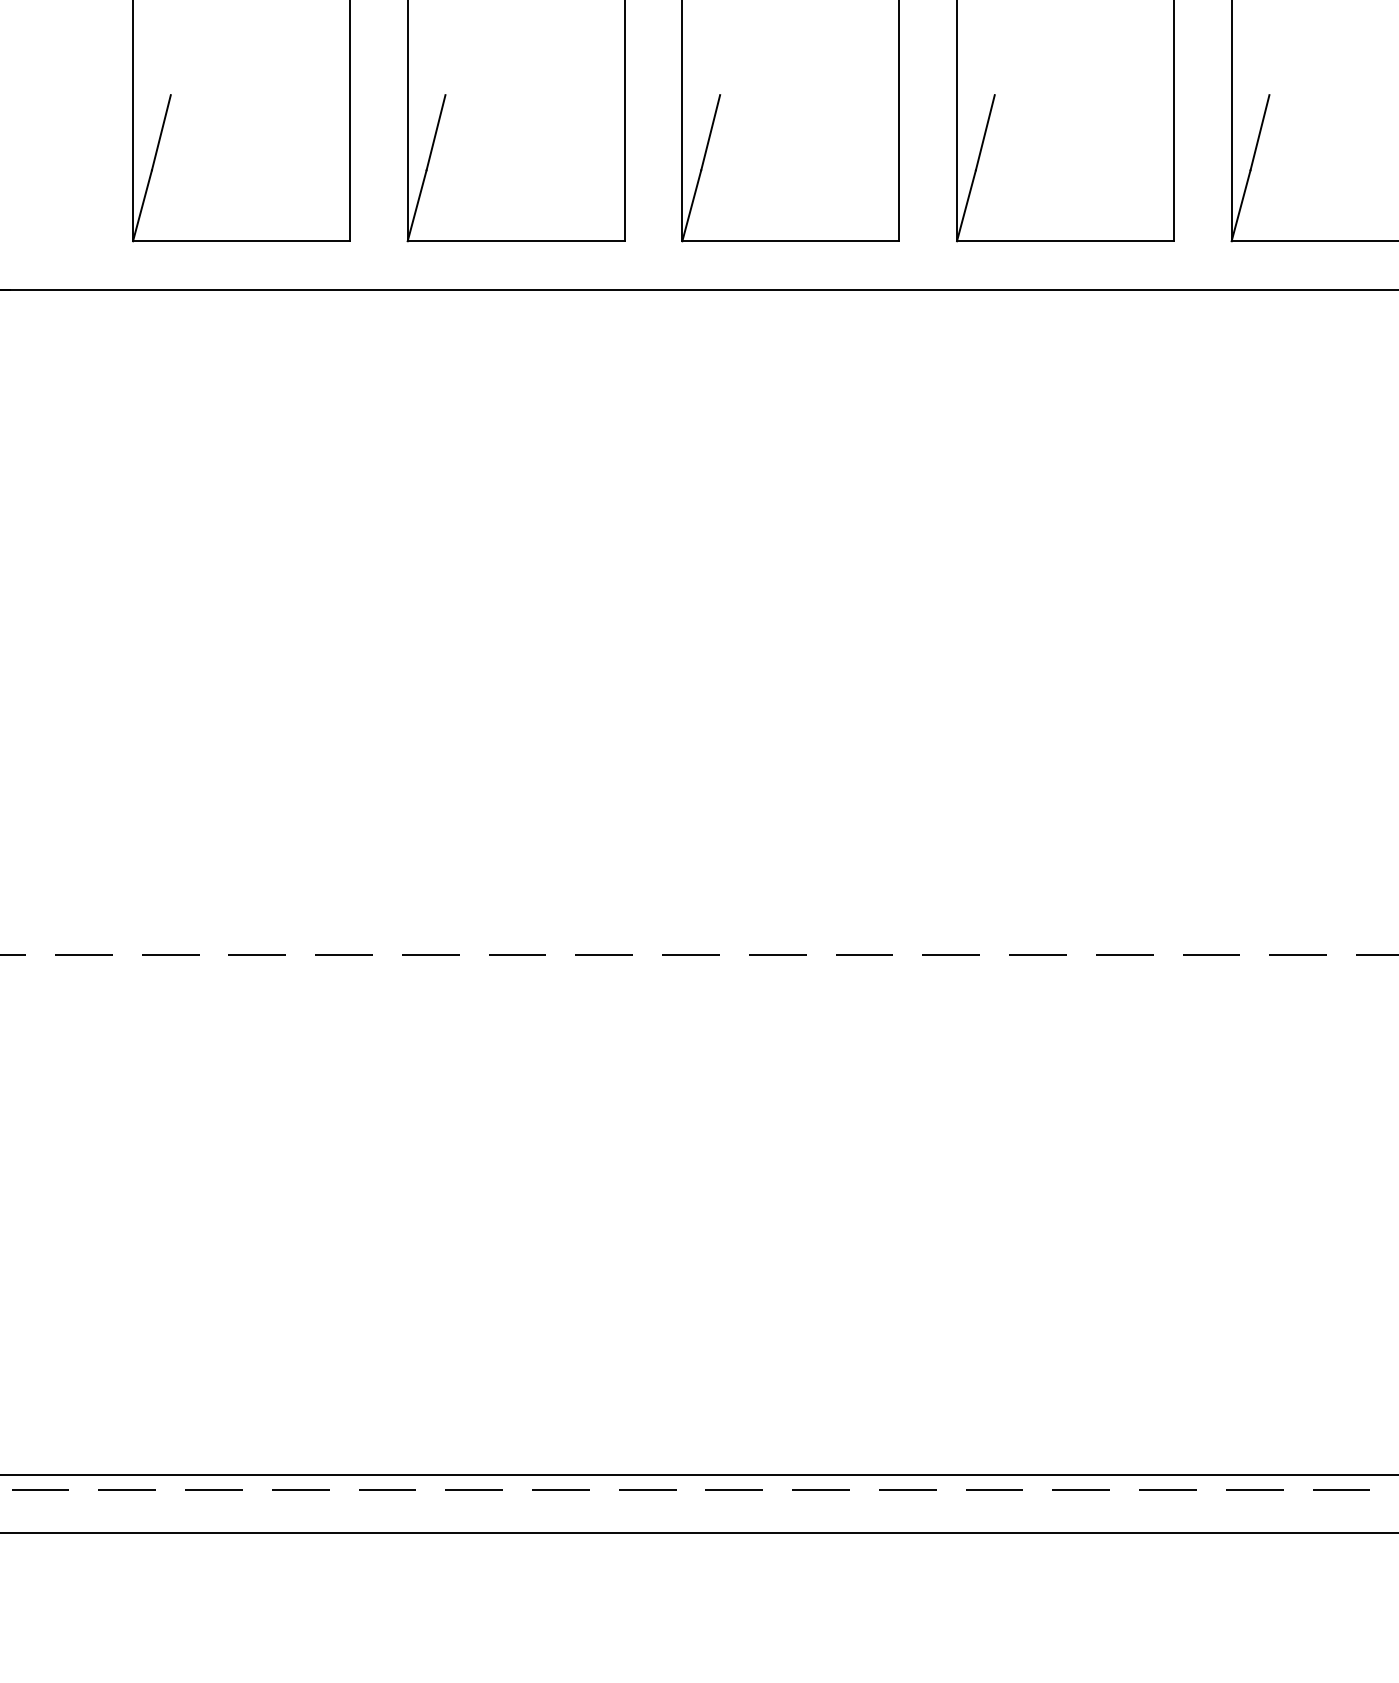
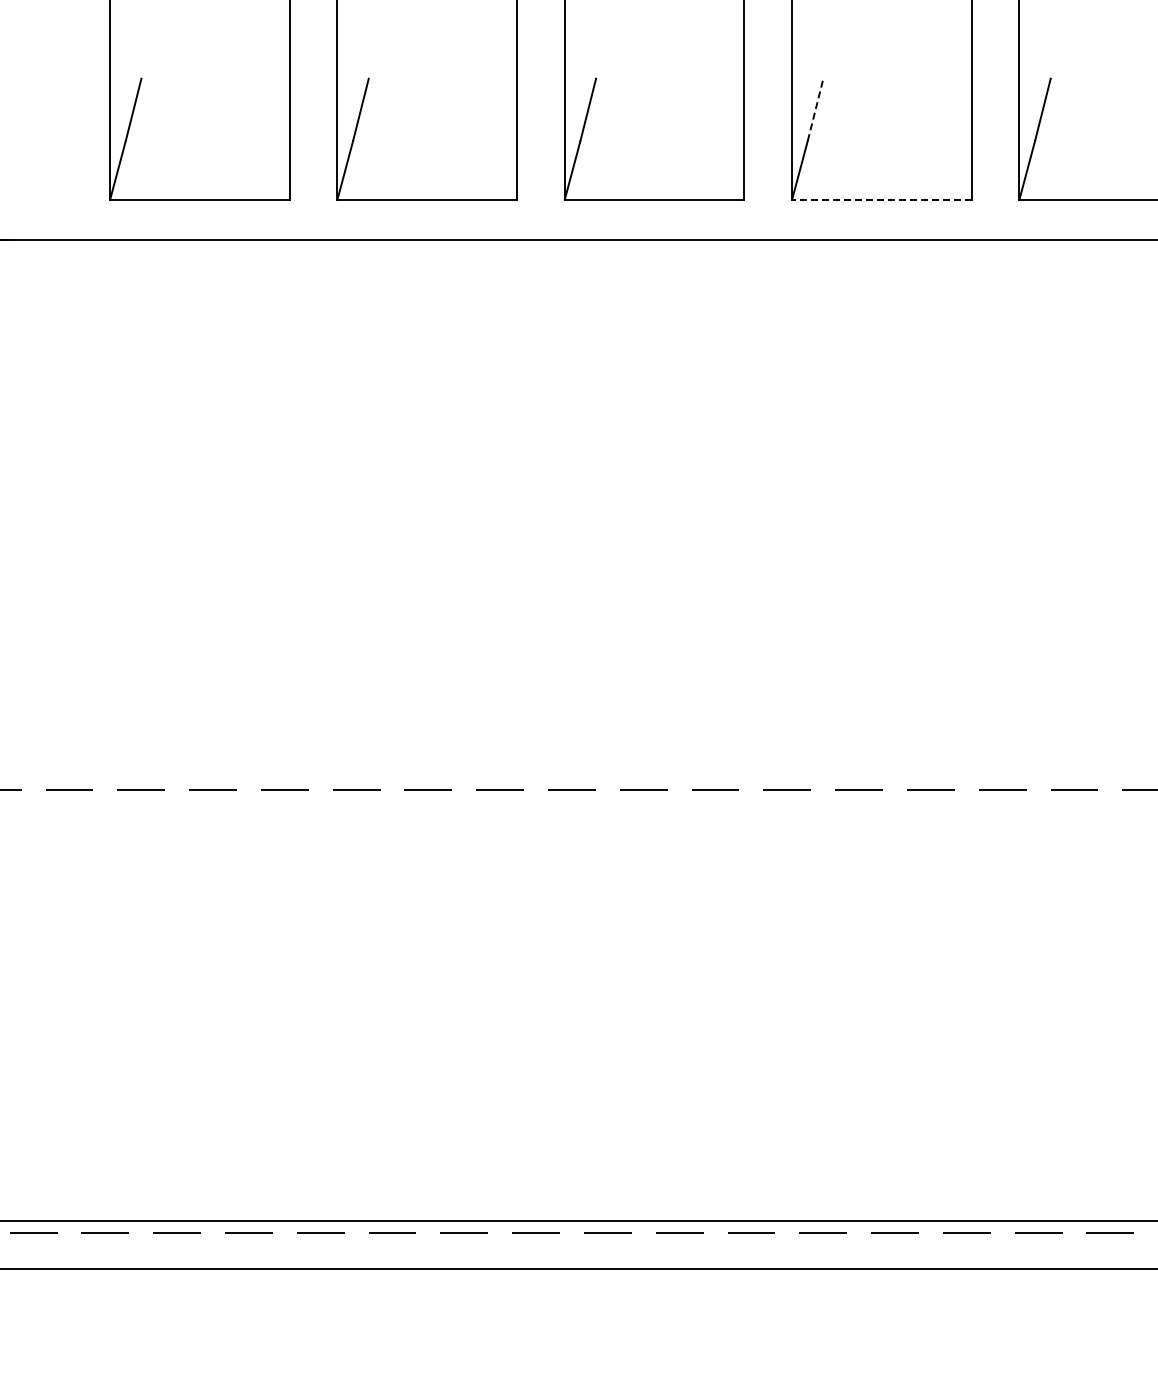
line: (985, 132) -> (815, 109), solid -> dashed
line: (1064, 241) -> (881, 199), solid -> dashed

